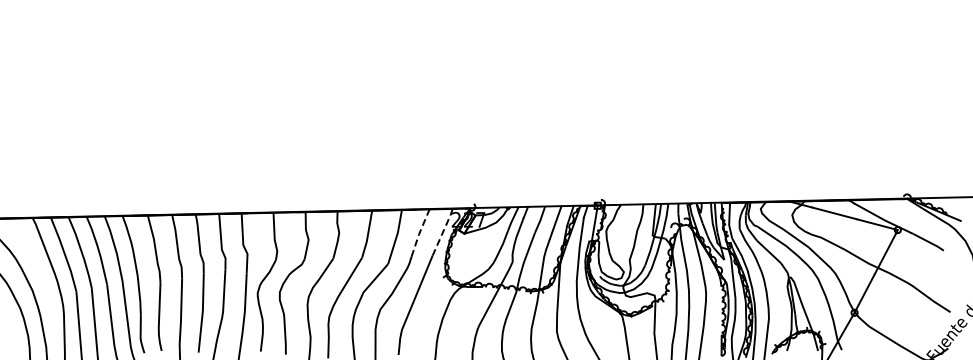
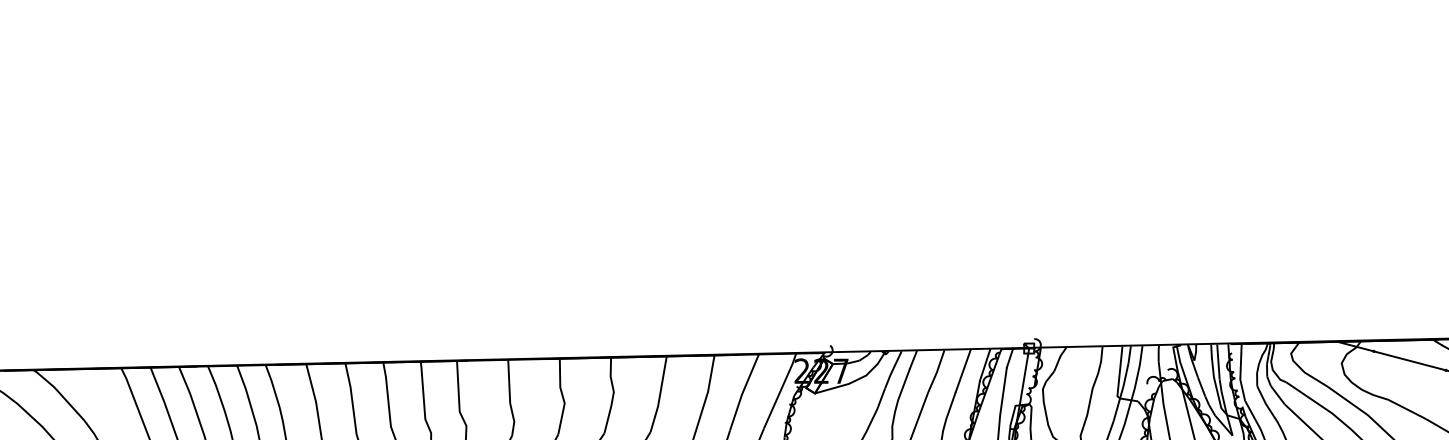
line: (443, 231) -> (781, 389), dashed -> solid
line: (419, 232) -> (742, 391), dashed -> solid

